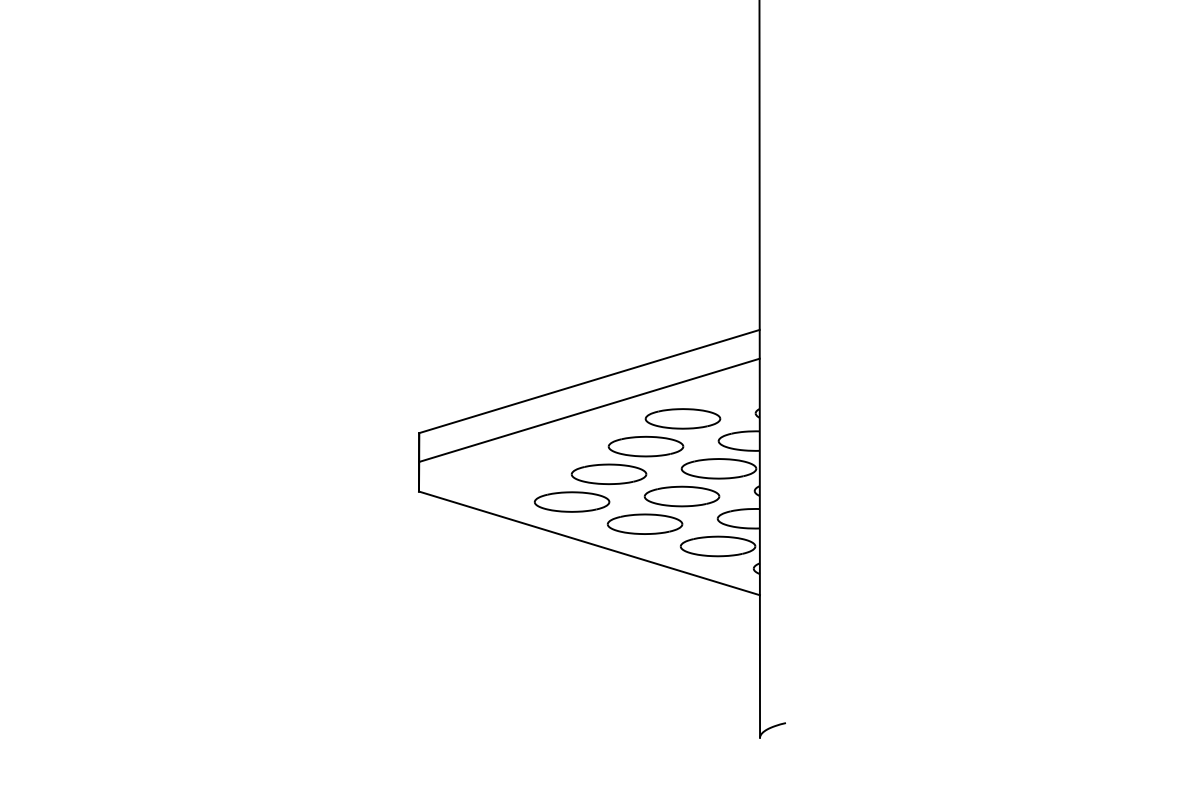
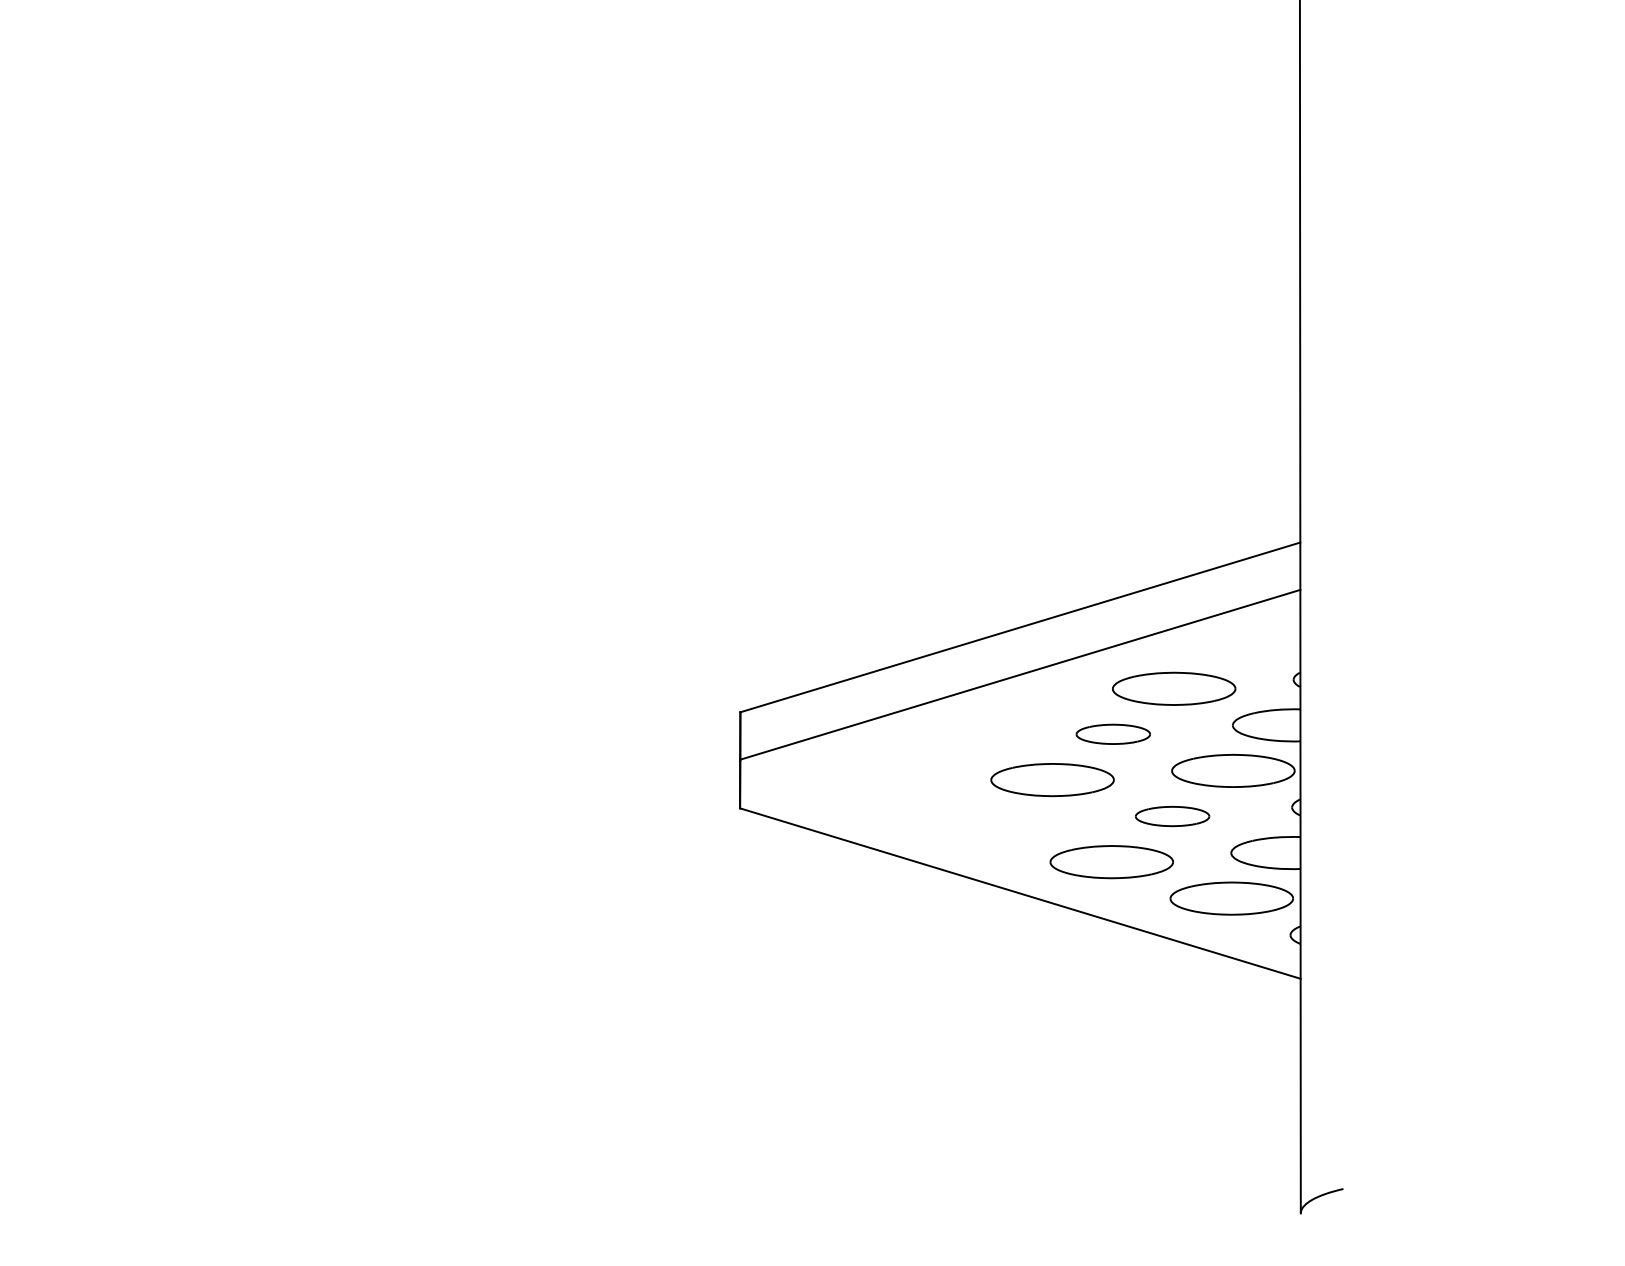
part: (645, 446) -> (1112, 734), size x0.6
part: (681, 496) -> (1171, 816), size x0.6
part: (571, 501) -> (990, 824), removed

